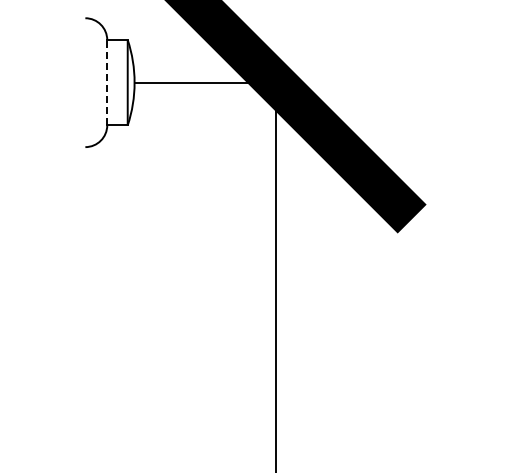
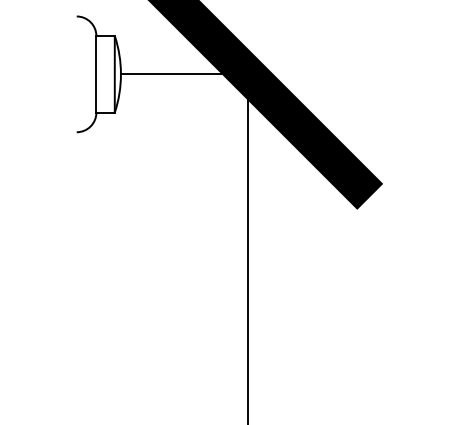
line: (107, 82) -> (96, 74), dashed -> solid

